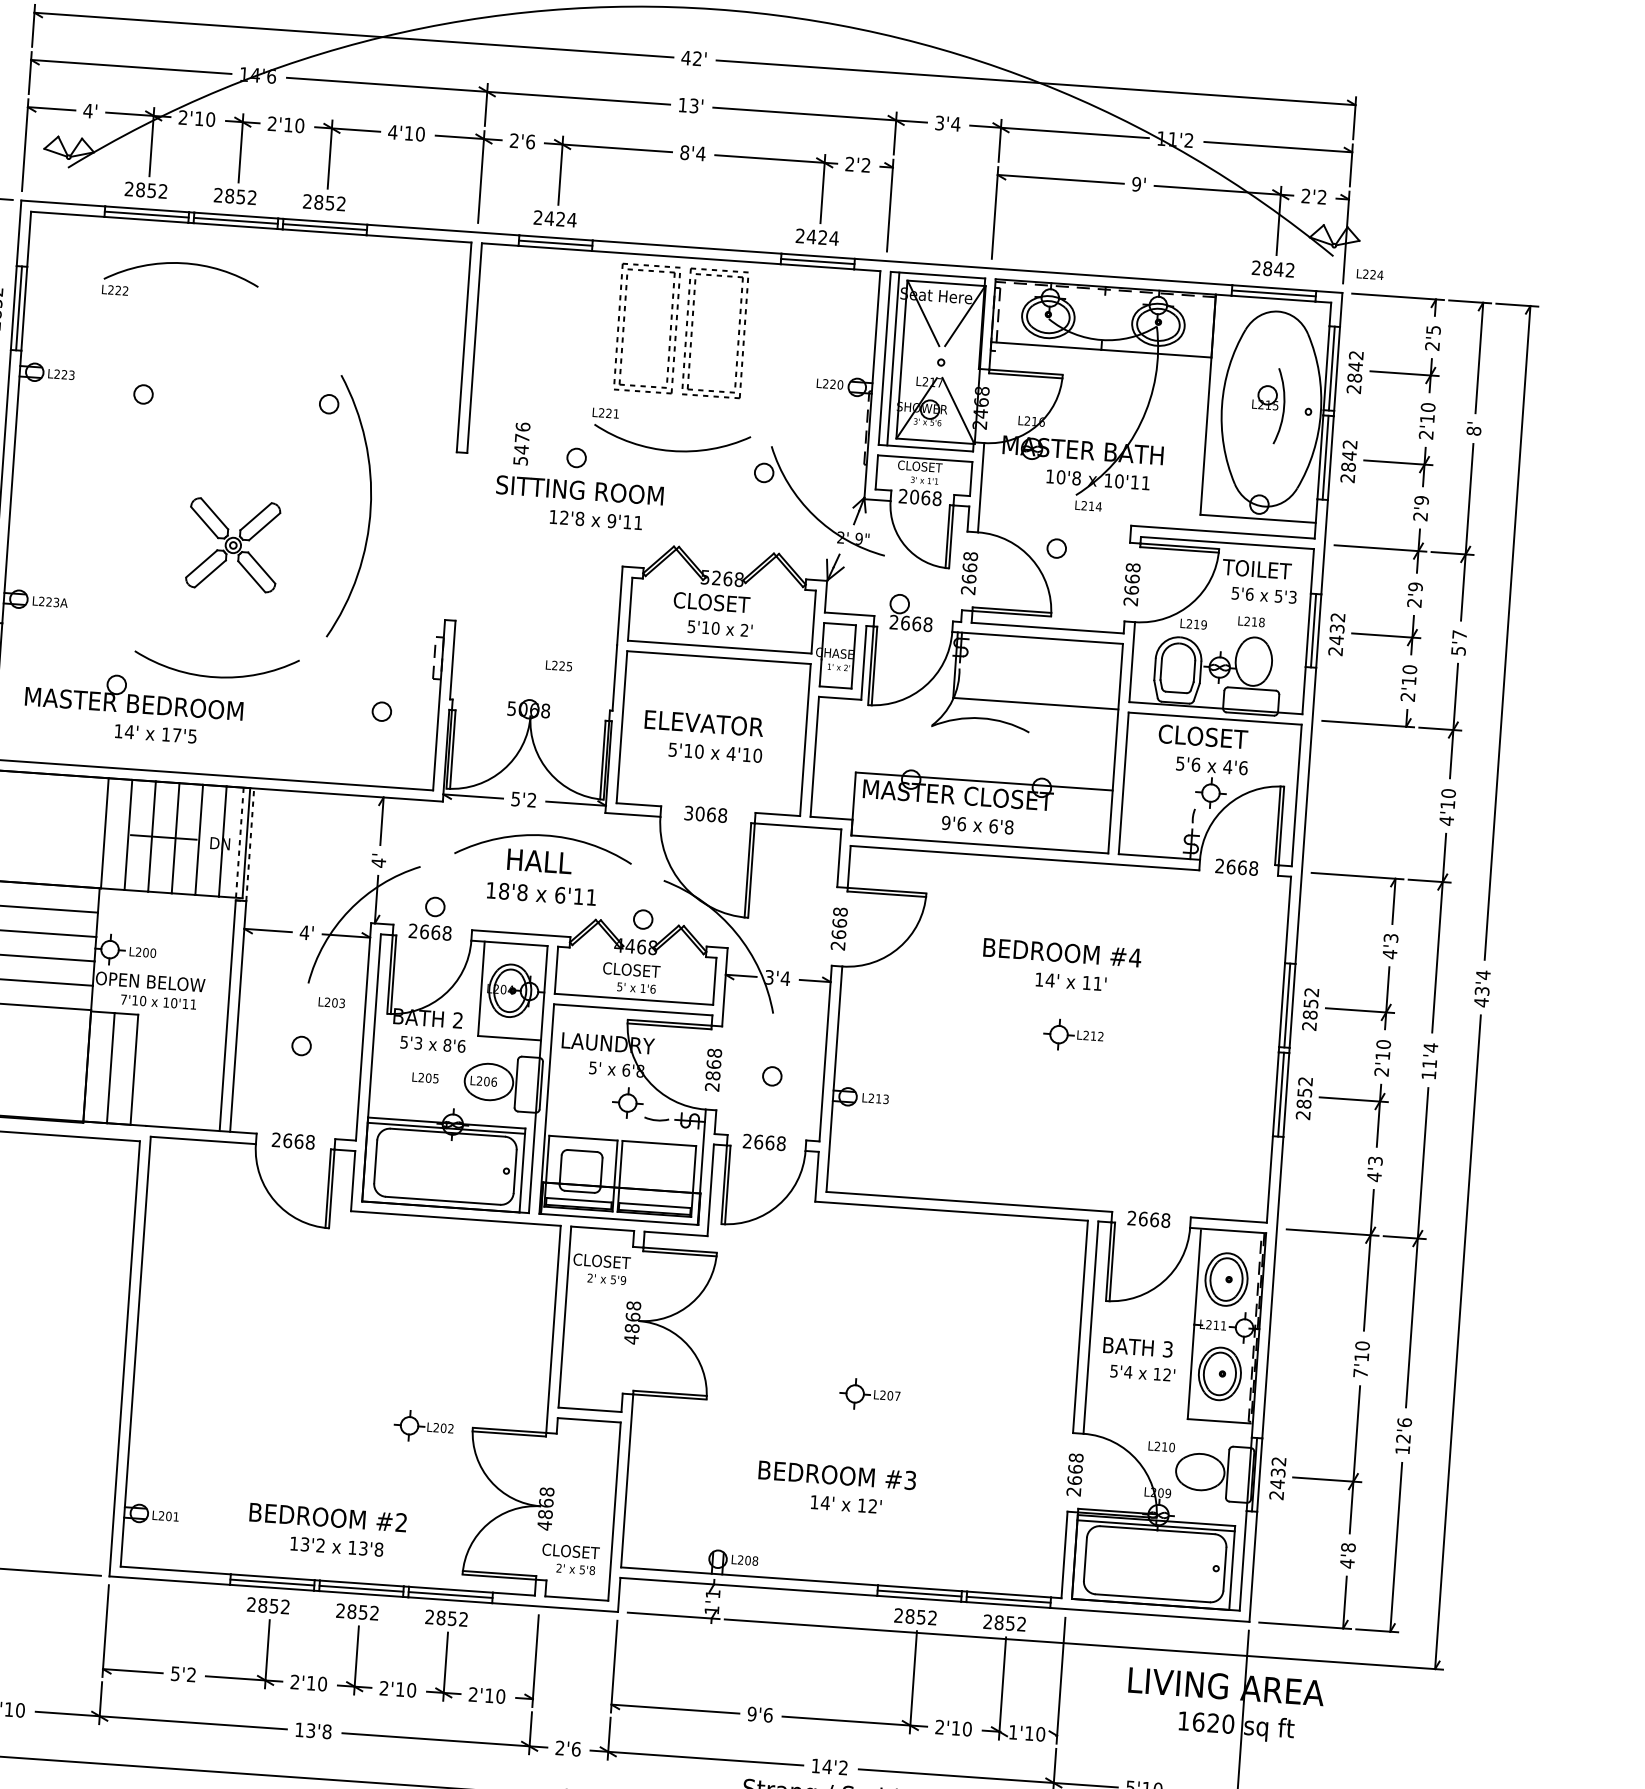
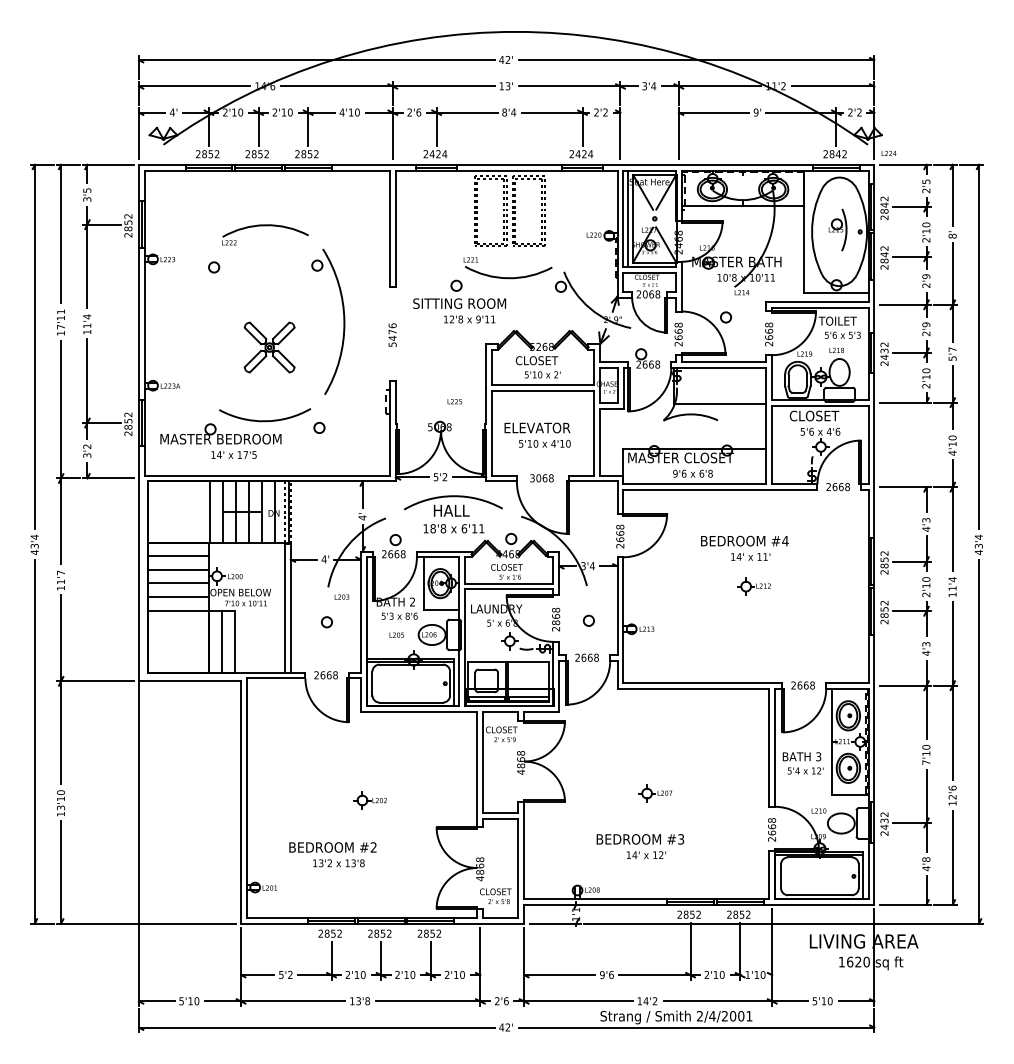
part: (182, 265) -> (265, 226), moved
text: (521, 442) -> (392, 334), moved
part: (381, 710) -> (319, 427), moved
part: (422, 1426) -> (369, 800), moved
text: (326, 1530) -> (332, 854), moved

